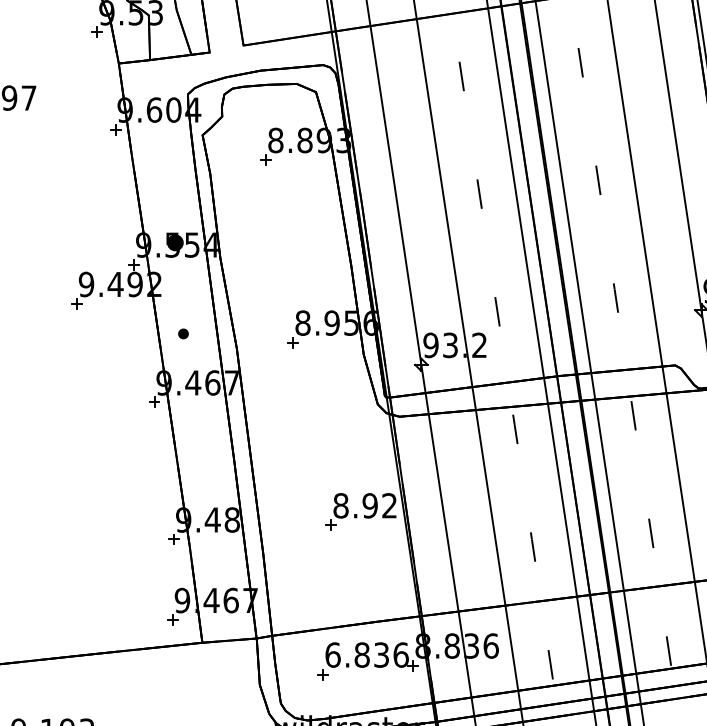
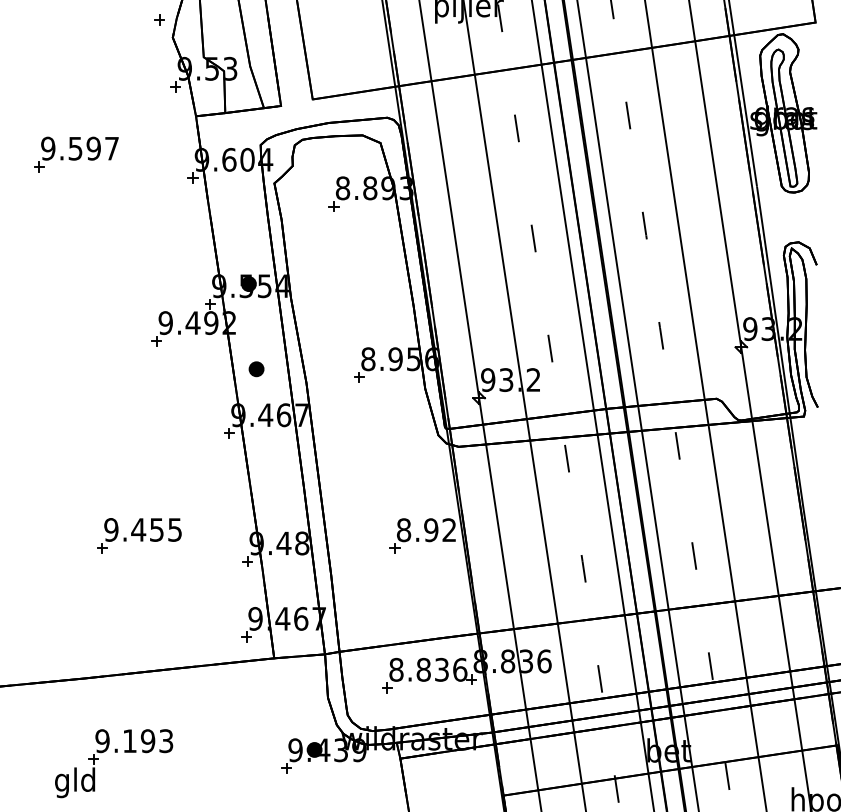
part: (183, 334) -> (256, 369), size x1.67
part: (58, 511) -> (139, 535), added
text: (333, 654) -> (396, 669), 6.836 -> 8.836

